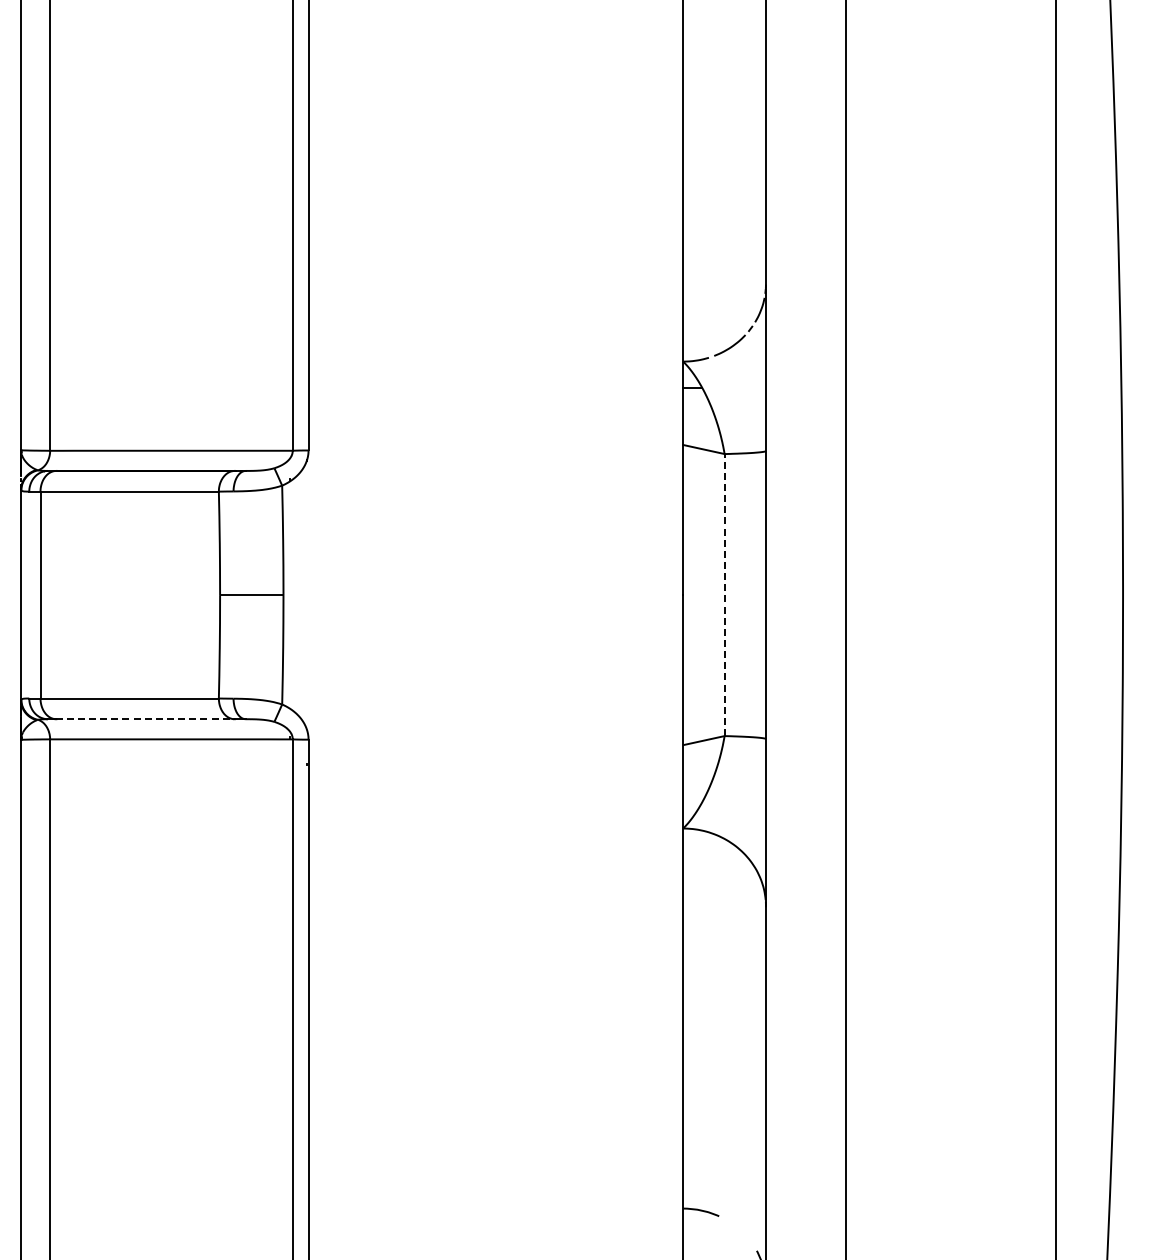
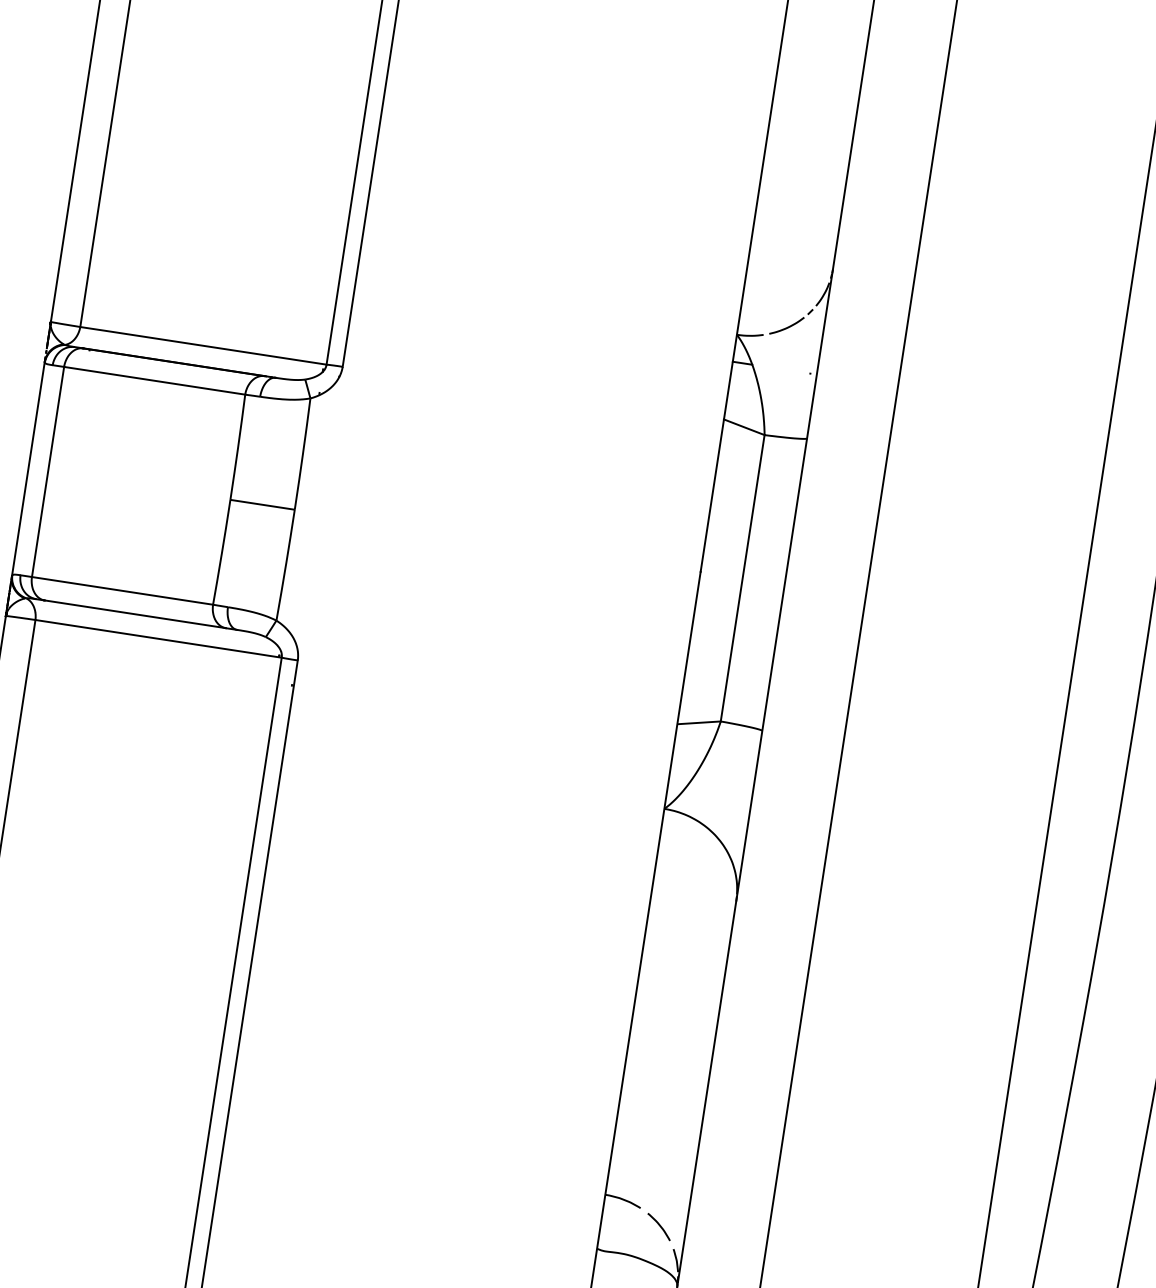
line: (724, 594) -> (742, 577), dashed -> solid
line: (145, 719) -> (135, 614), dashed -> solid
curve: (739, 1230) -> (659, 1225), added

